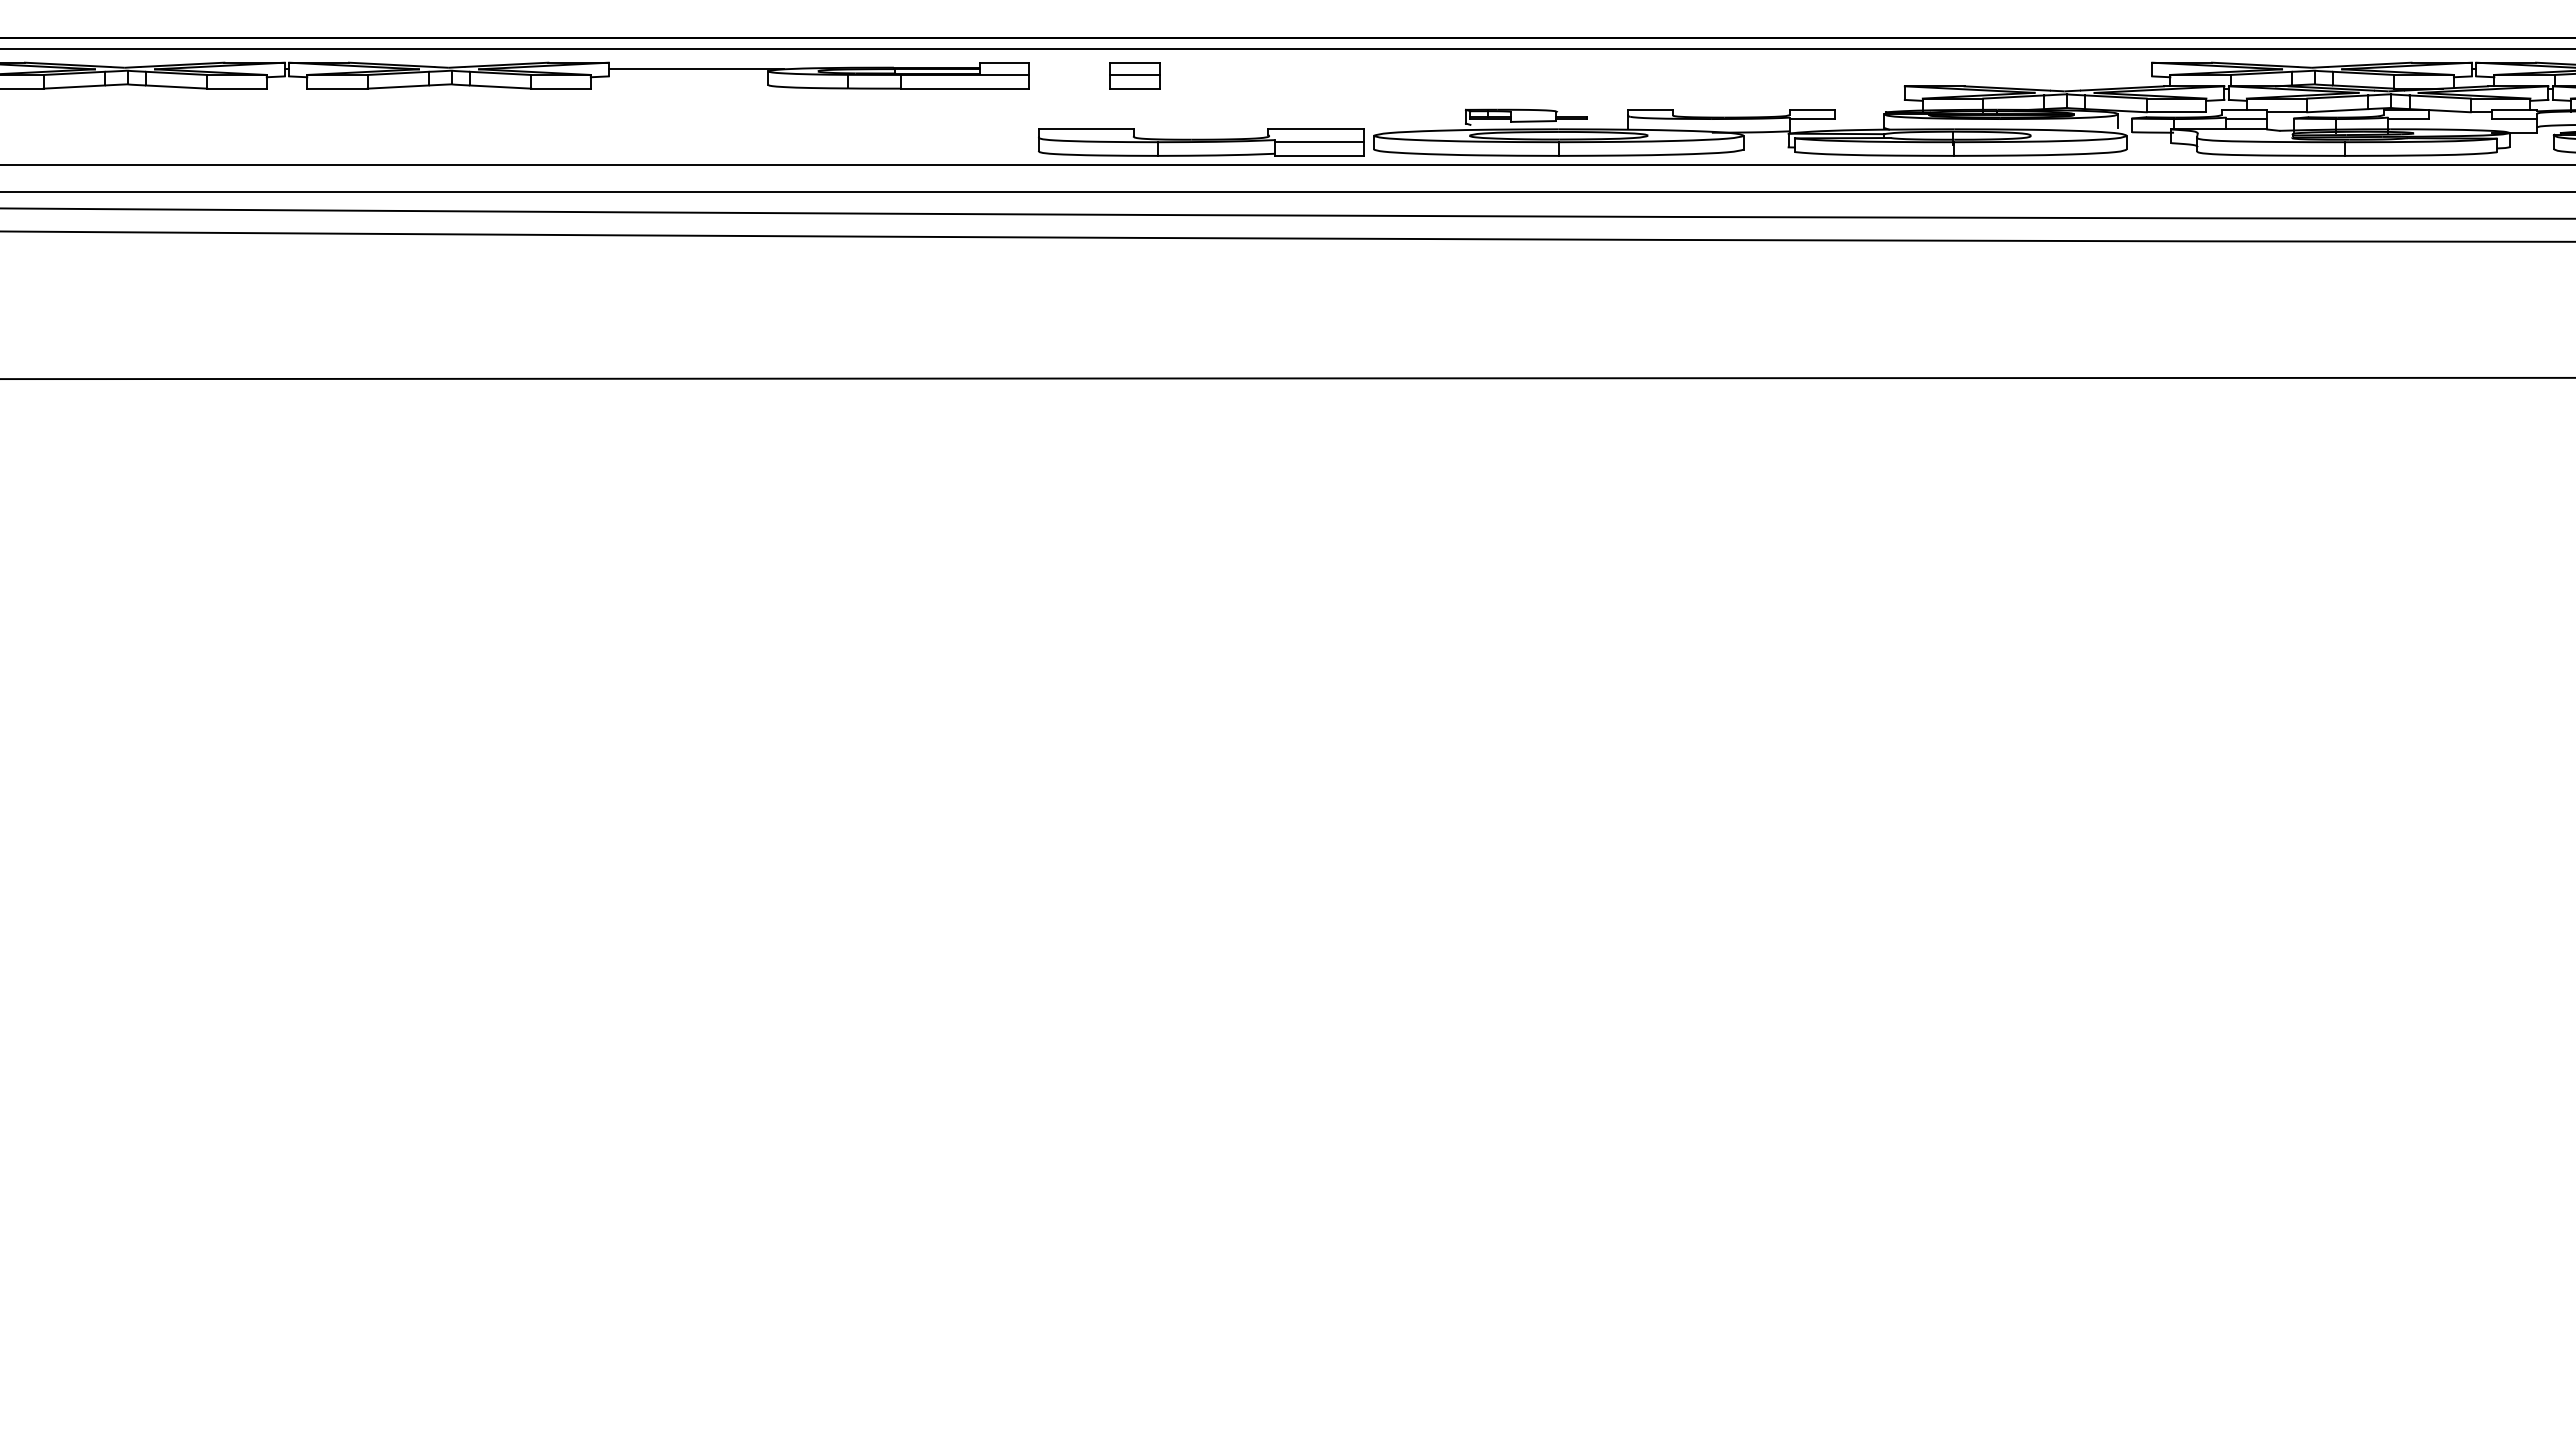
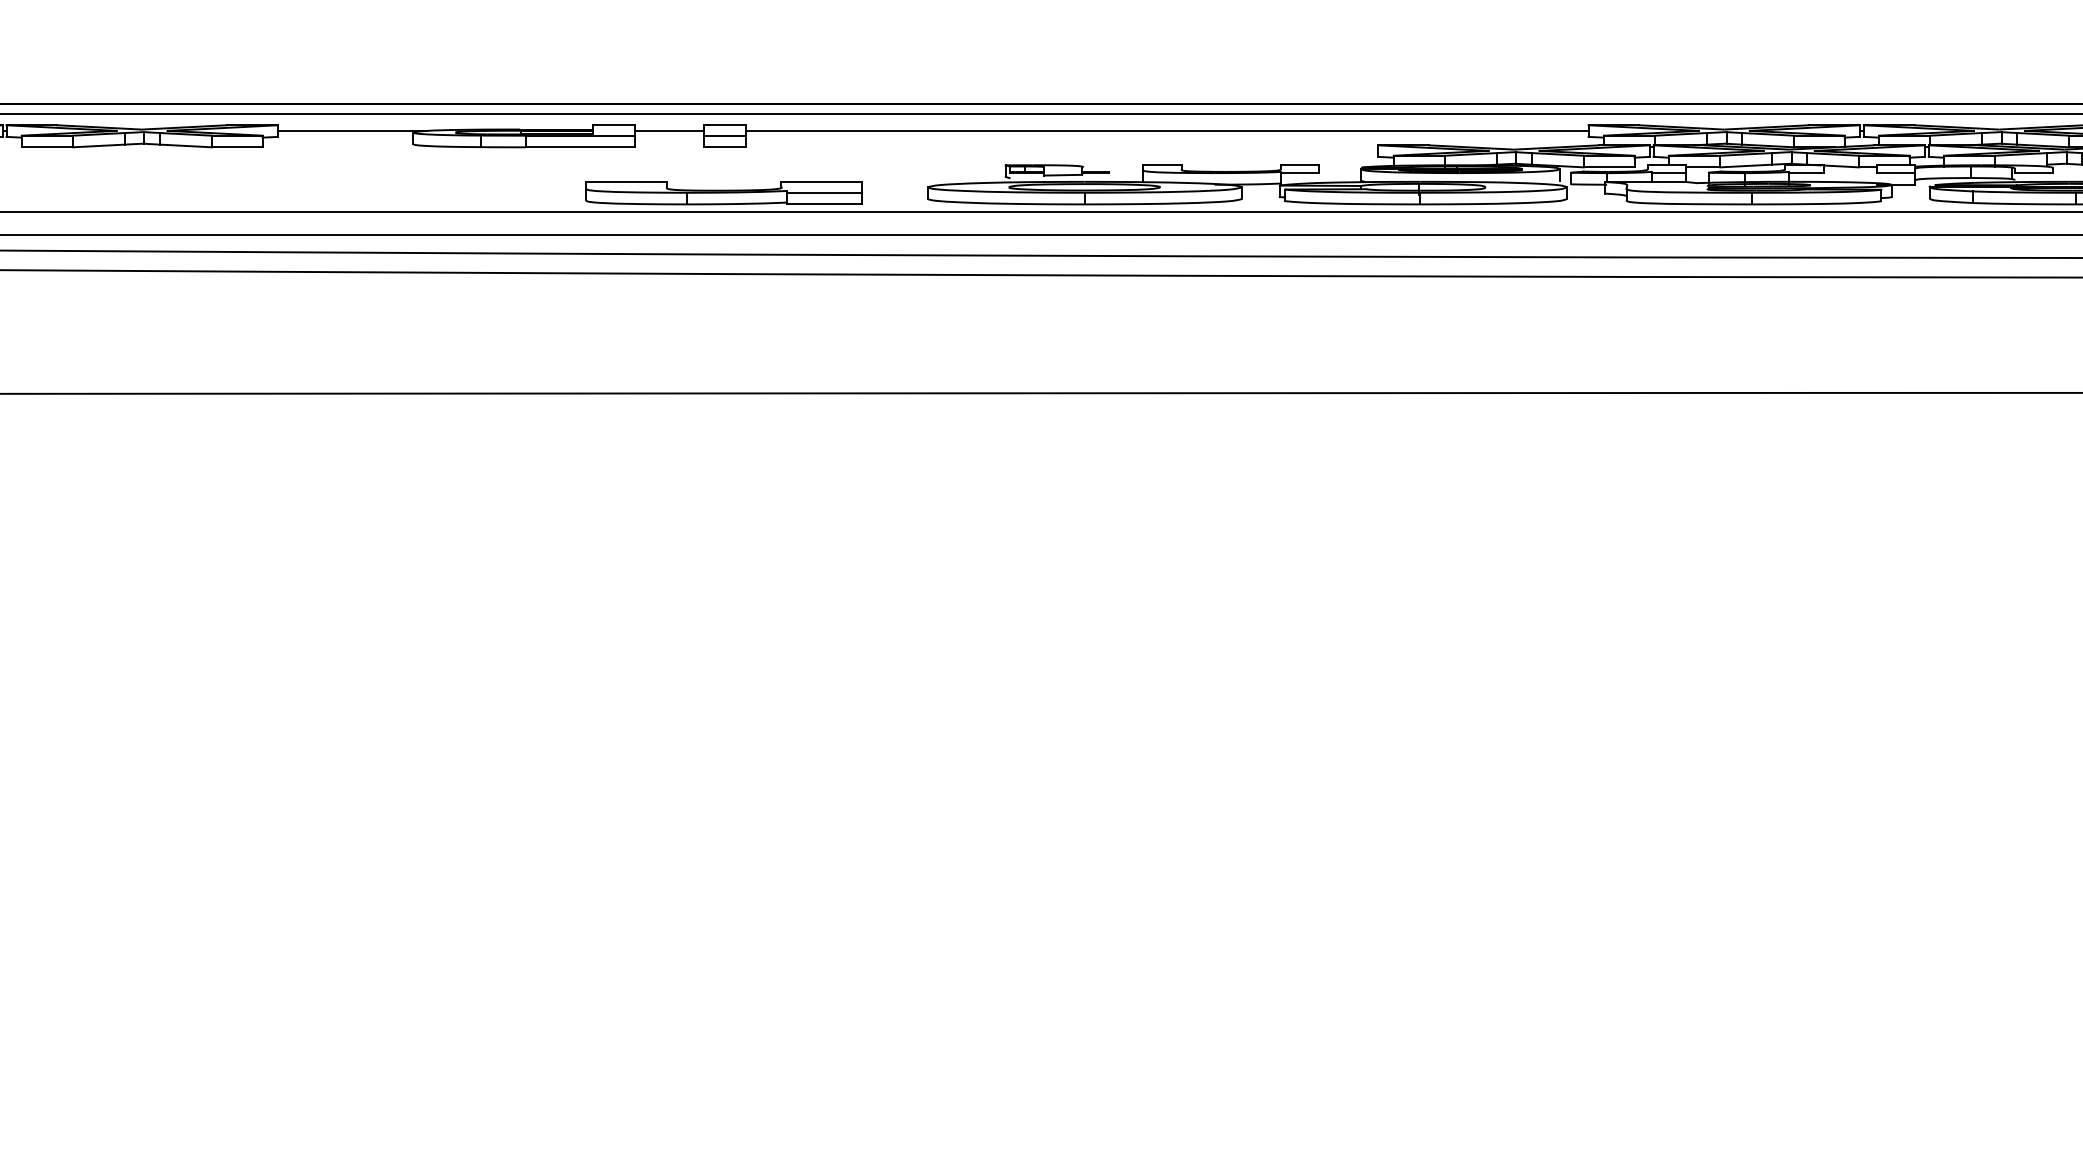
line: (1069, 69) -> (669, 131), added
line: (1655, 69) -> (1166, 131), added
part: (1201, 142) -> (724, 193), moved

